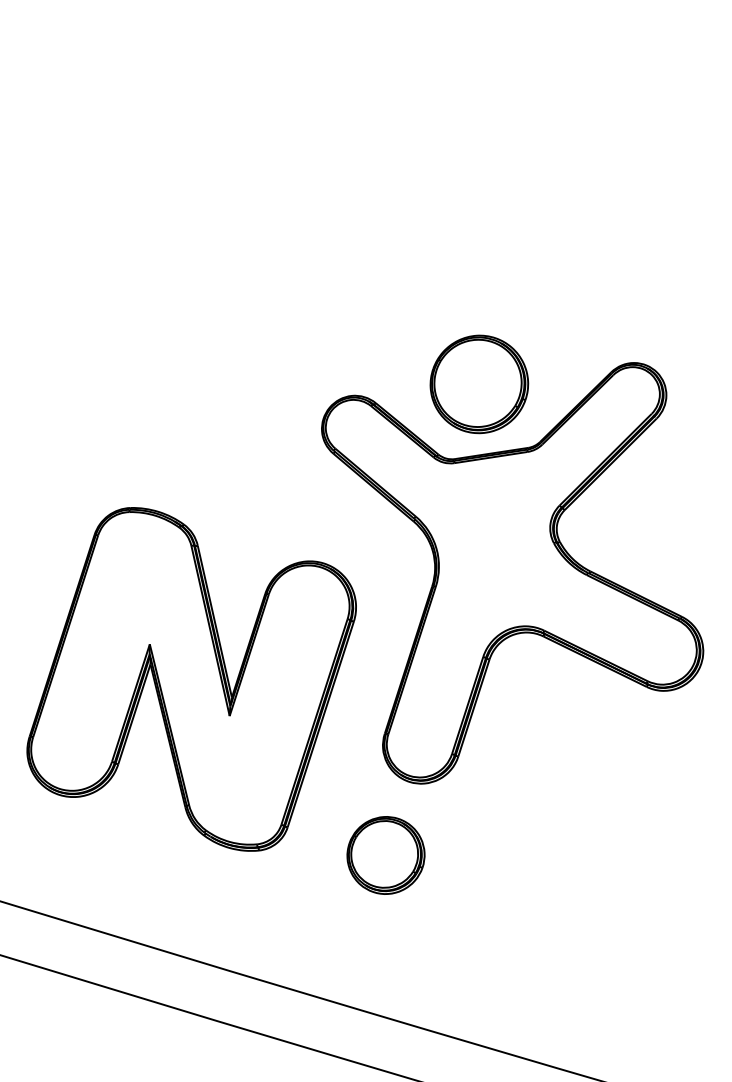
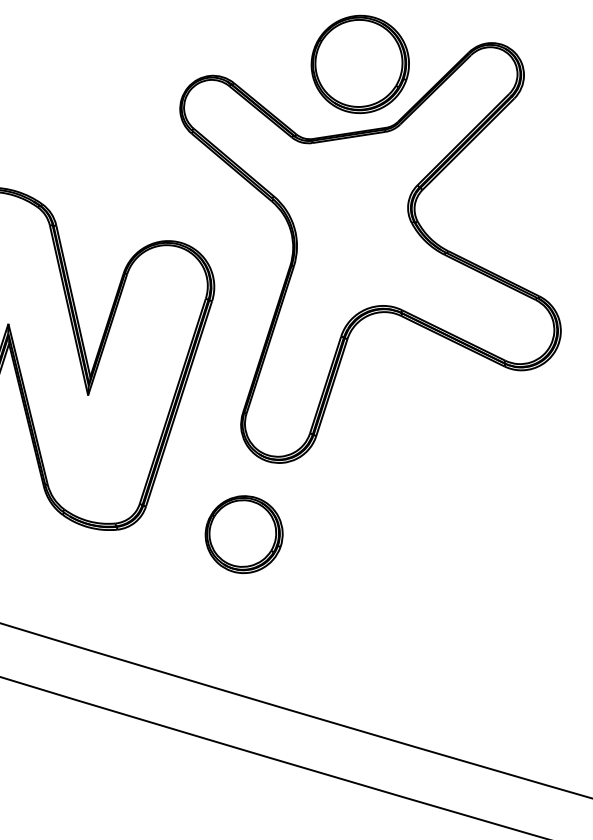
part: (479, 384) -> (360, 64), moved

